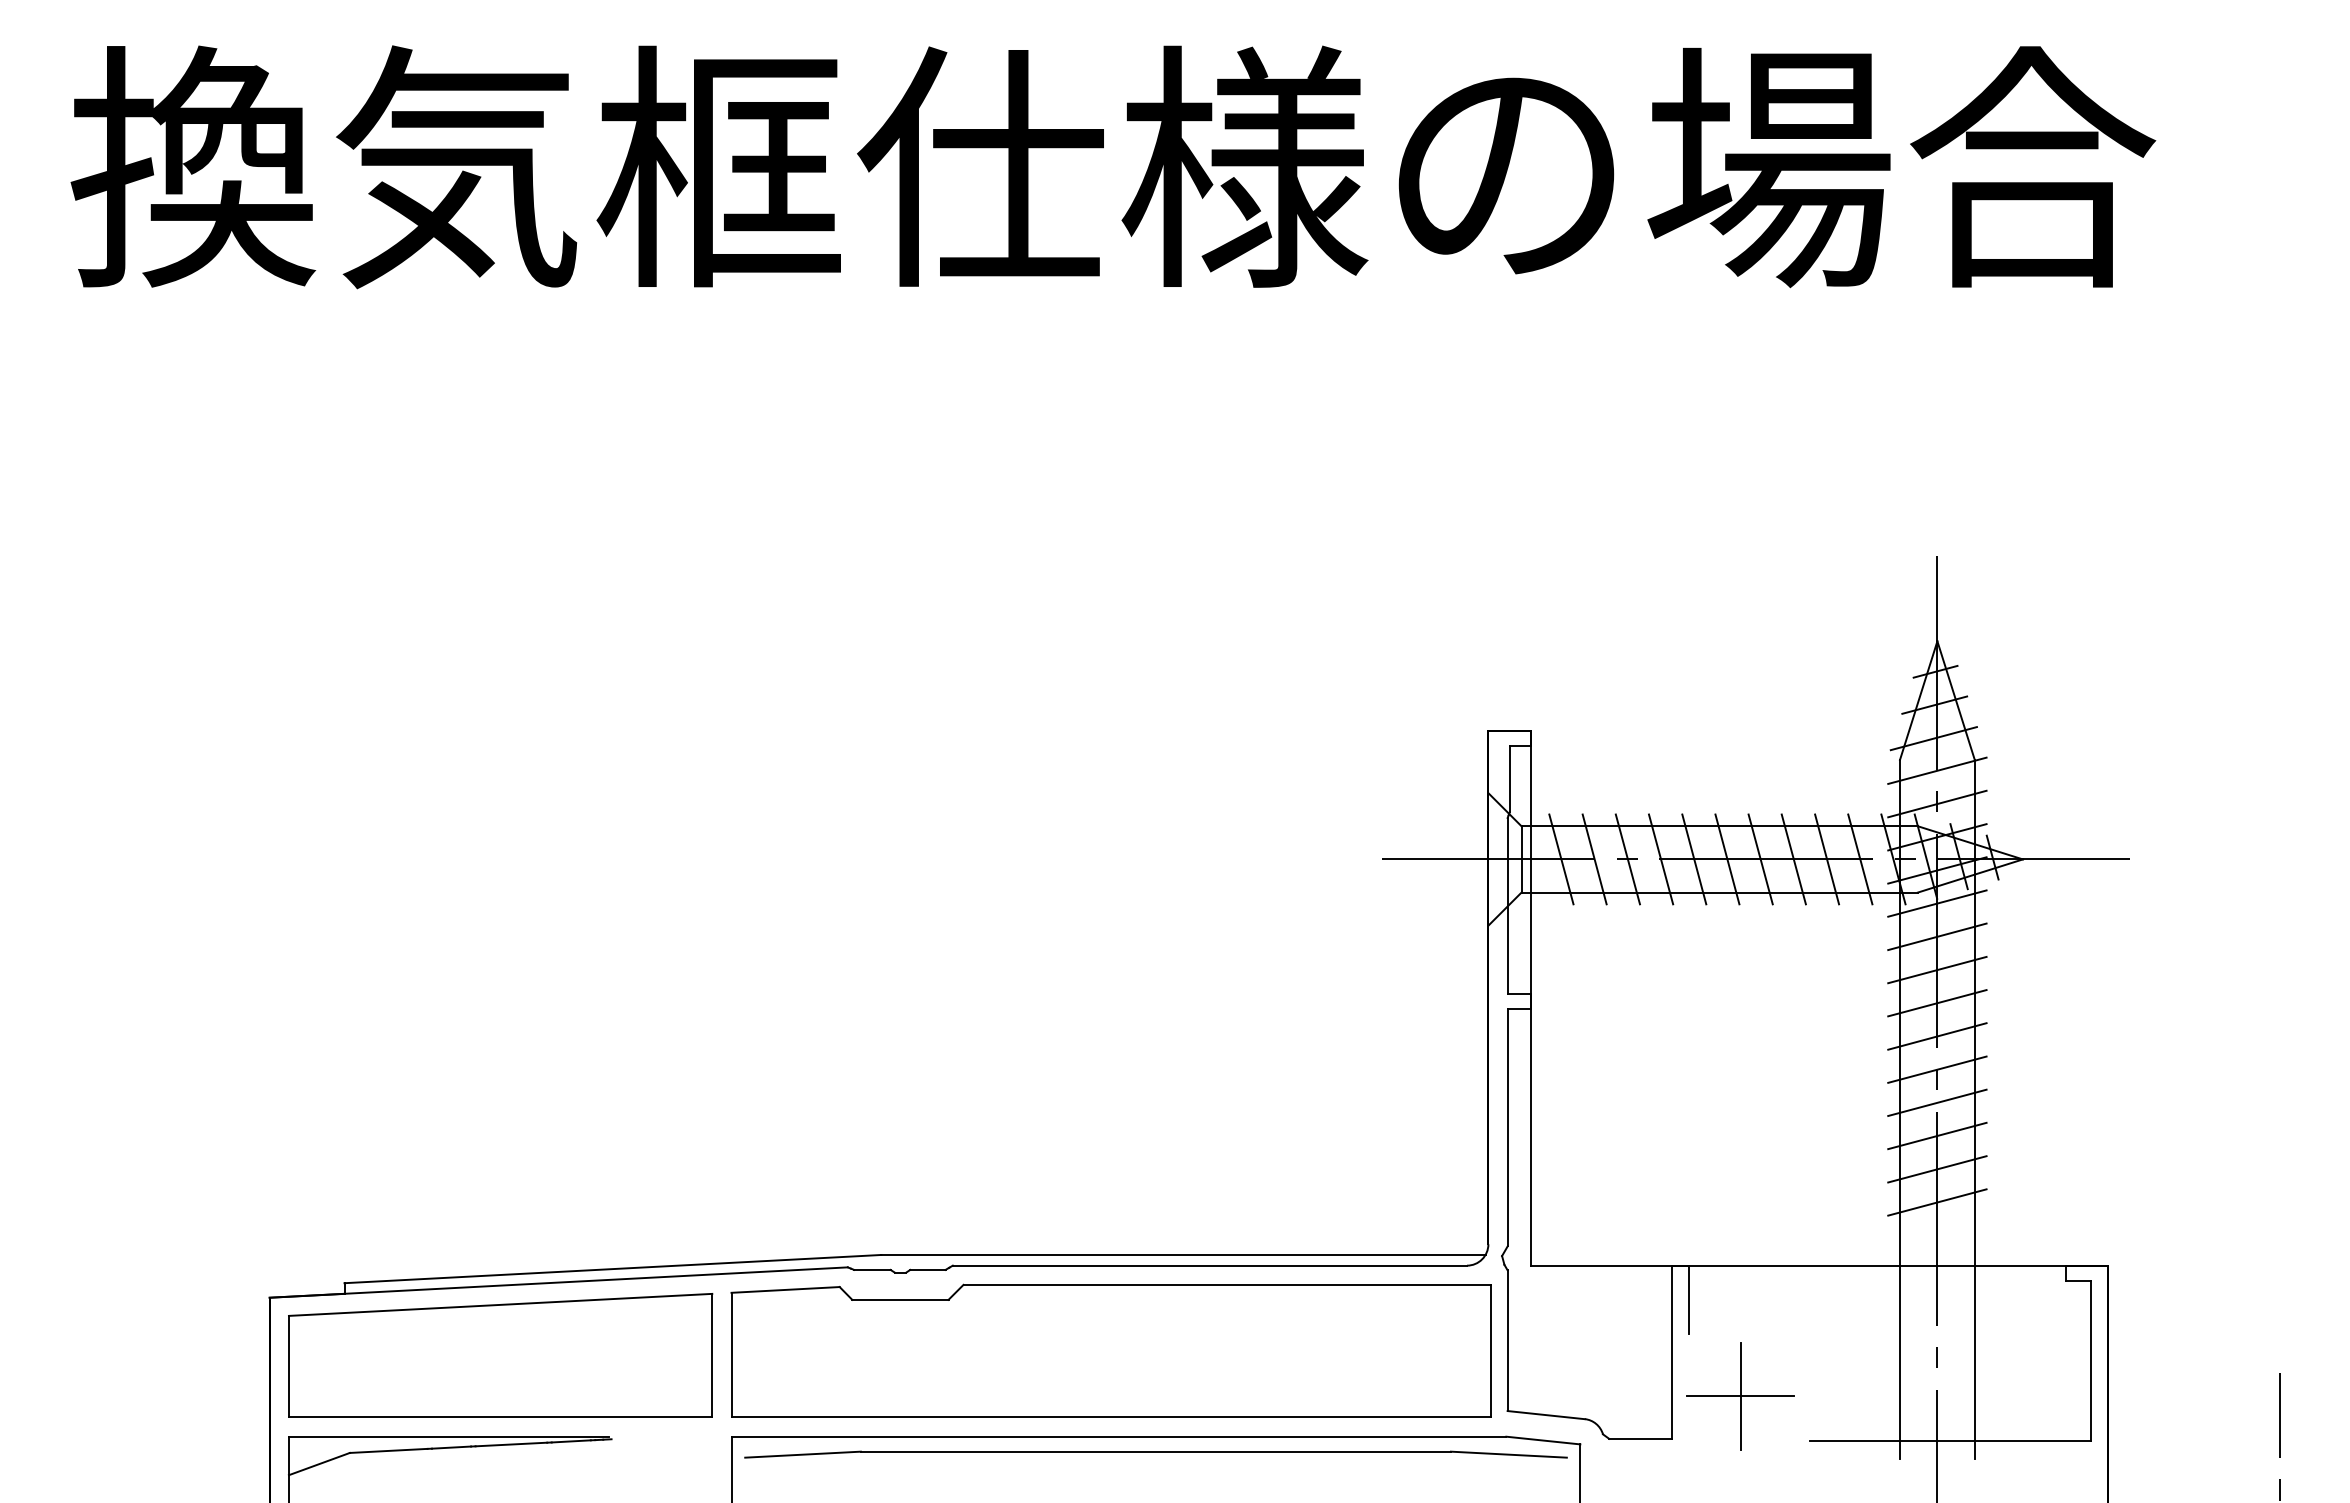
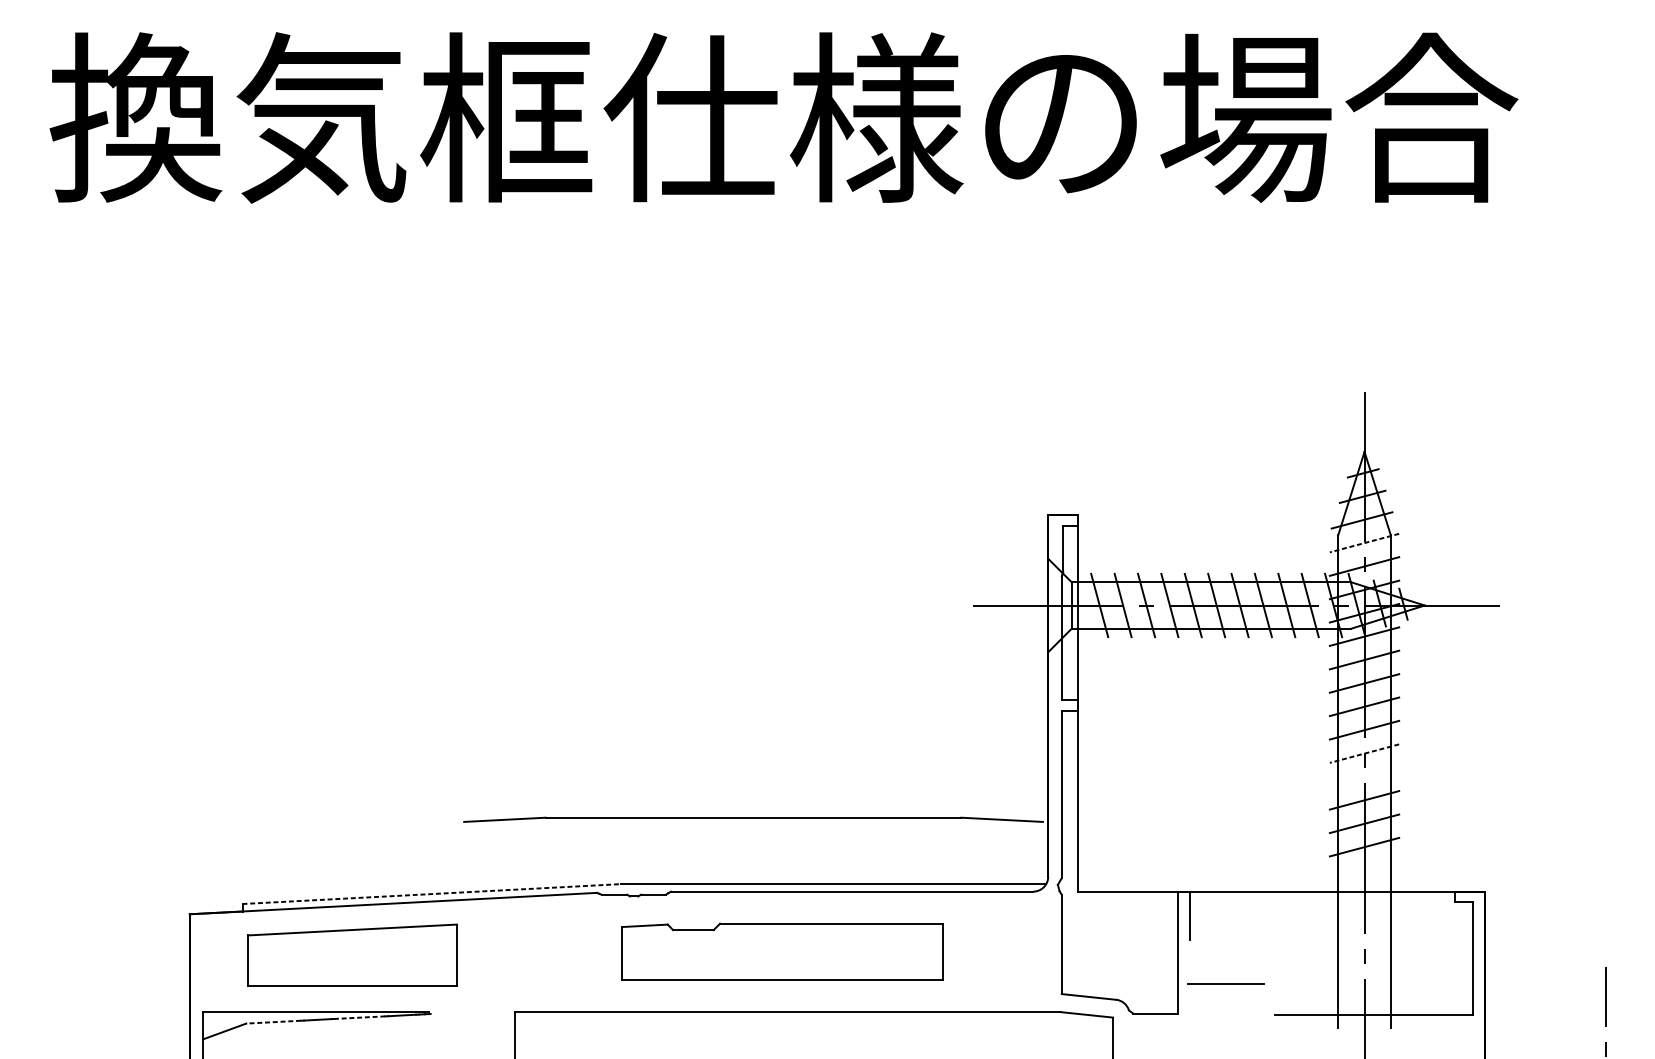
line: (1937, 770) -> (1364, 542), solid -> dashed
line: (1937, 1069) -> (1364, 753), solid -> dashed
line: (1937, 1102) -> (1364, 776), removed
line: (612, 1269) -> (431, 894), solid -> dashed
part: (1110, 1350) -> (782, 951), size x0.6
part: (500, 1355) -> (352, 954), size x0.7
line: (1740, 1395) -> (1225, 983), removed
line: (511, 1444) -> (360, 1017), solid -> dashed
line: (388, 1450) -> (273, 1021), solid -> dashed
part: (1155, 1454) -> (753, 819), moved

